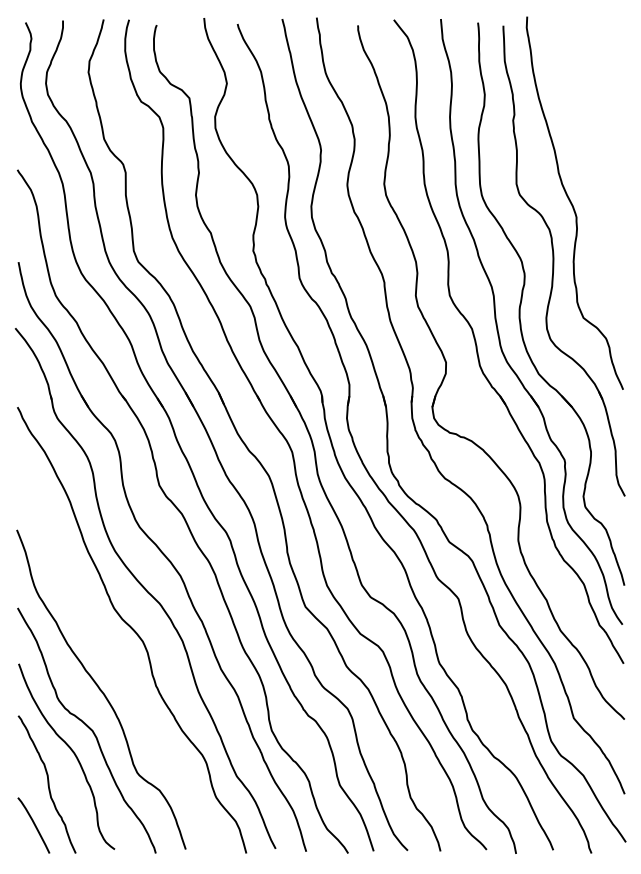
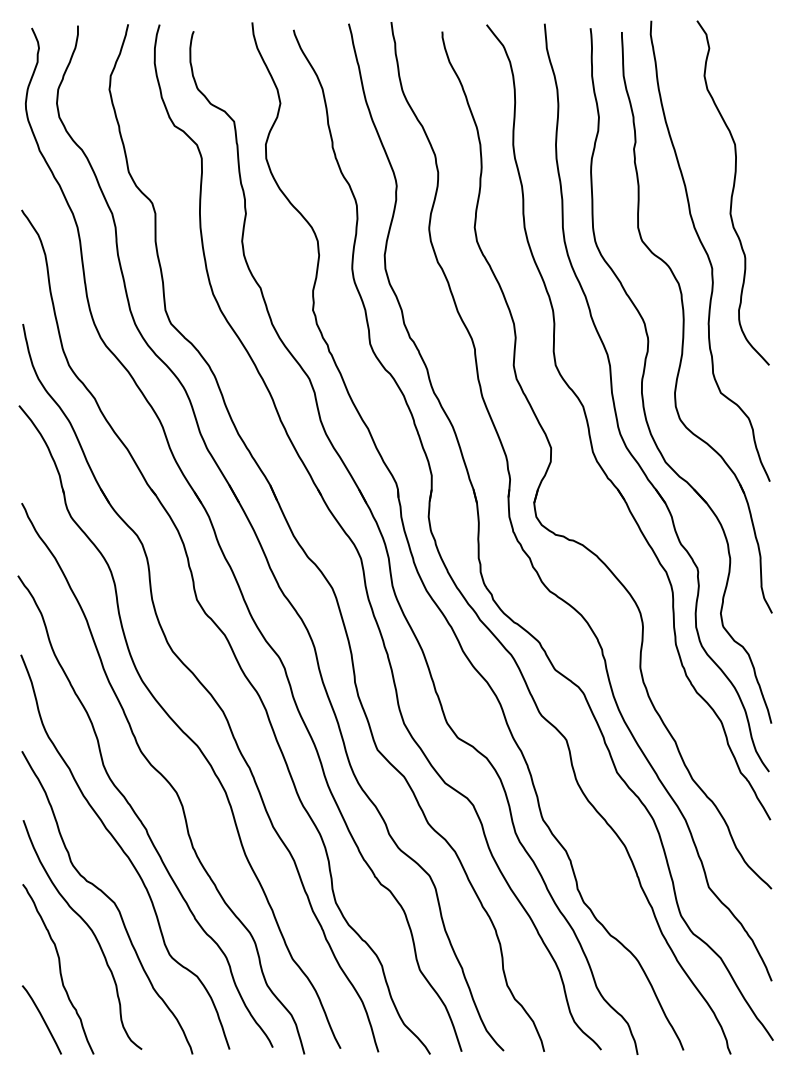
curve: (592, 155) -> (732, 192), added
curve: (112, 661) -> (139, 817), added

